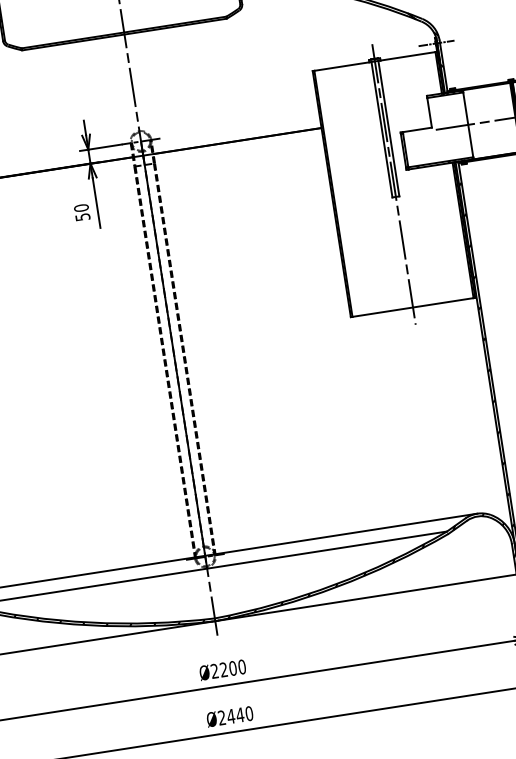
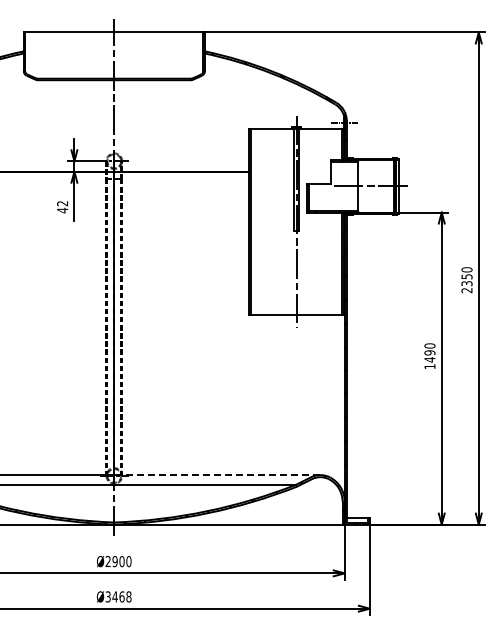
text: (82, 213) -> (62, 207), 50 -> 42
line: (340, 535) -> (216, 475), solid -> dashed
text: (223, 669) -> (114, 561), Ø2200 -> Ø2900
text: (235, 715) -> (118, 596), Ø2440 -> Ø3468

